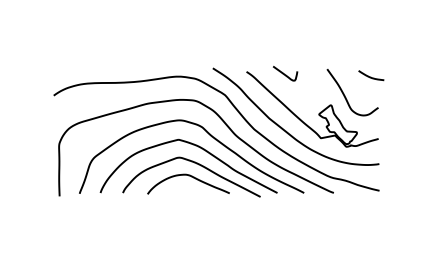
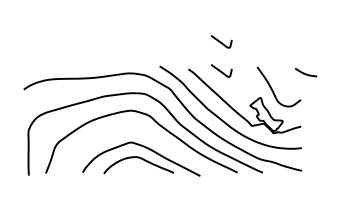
curve: (284, 39) -> (220, 41), added
curve: (371, 76) -> (306, 73), moved
curve: (195, 146) -> (144, 133), removed

